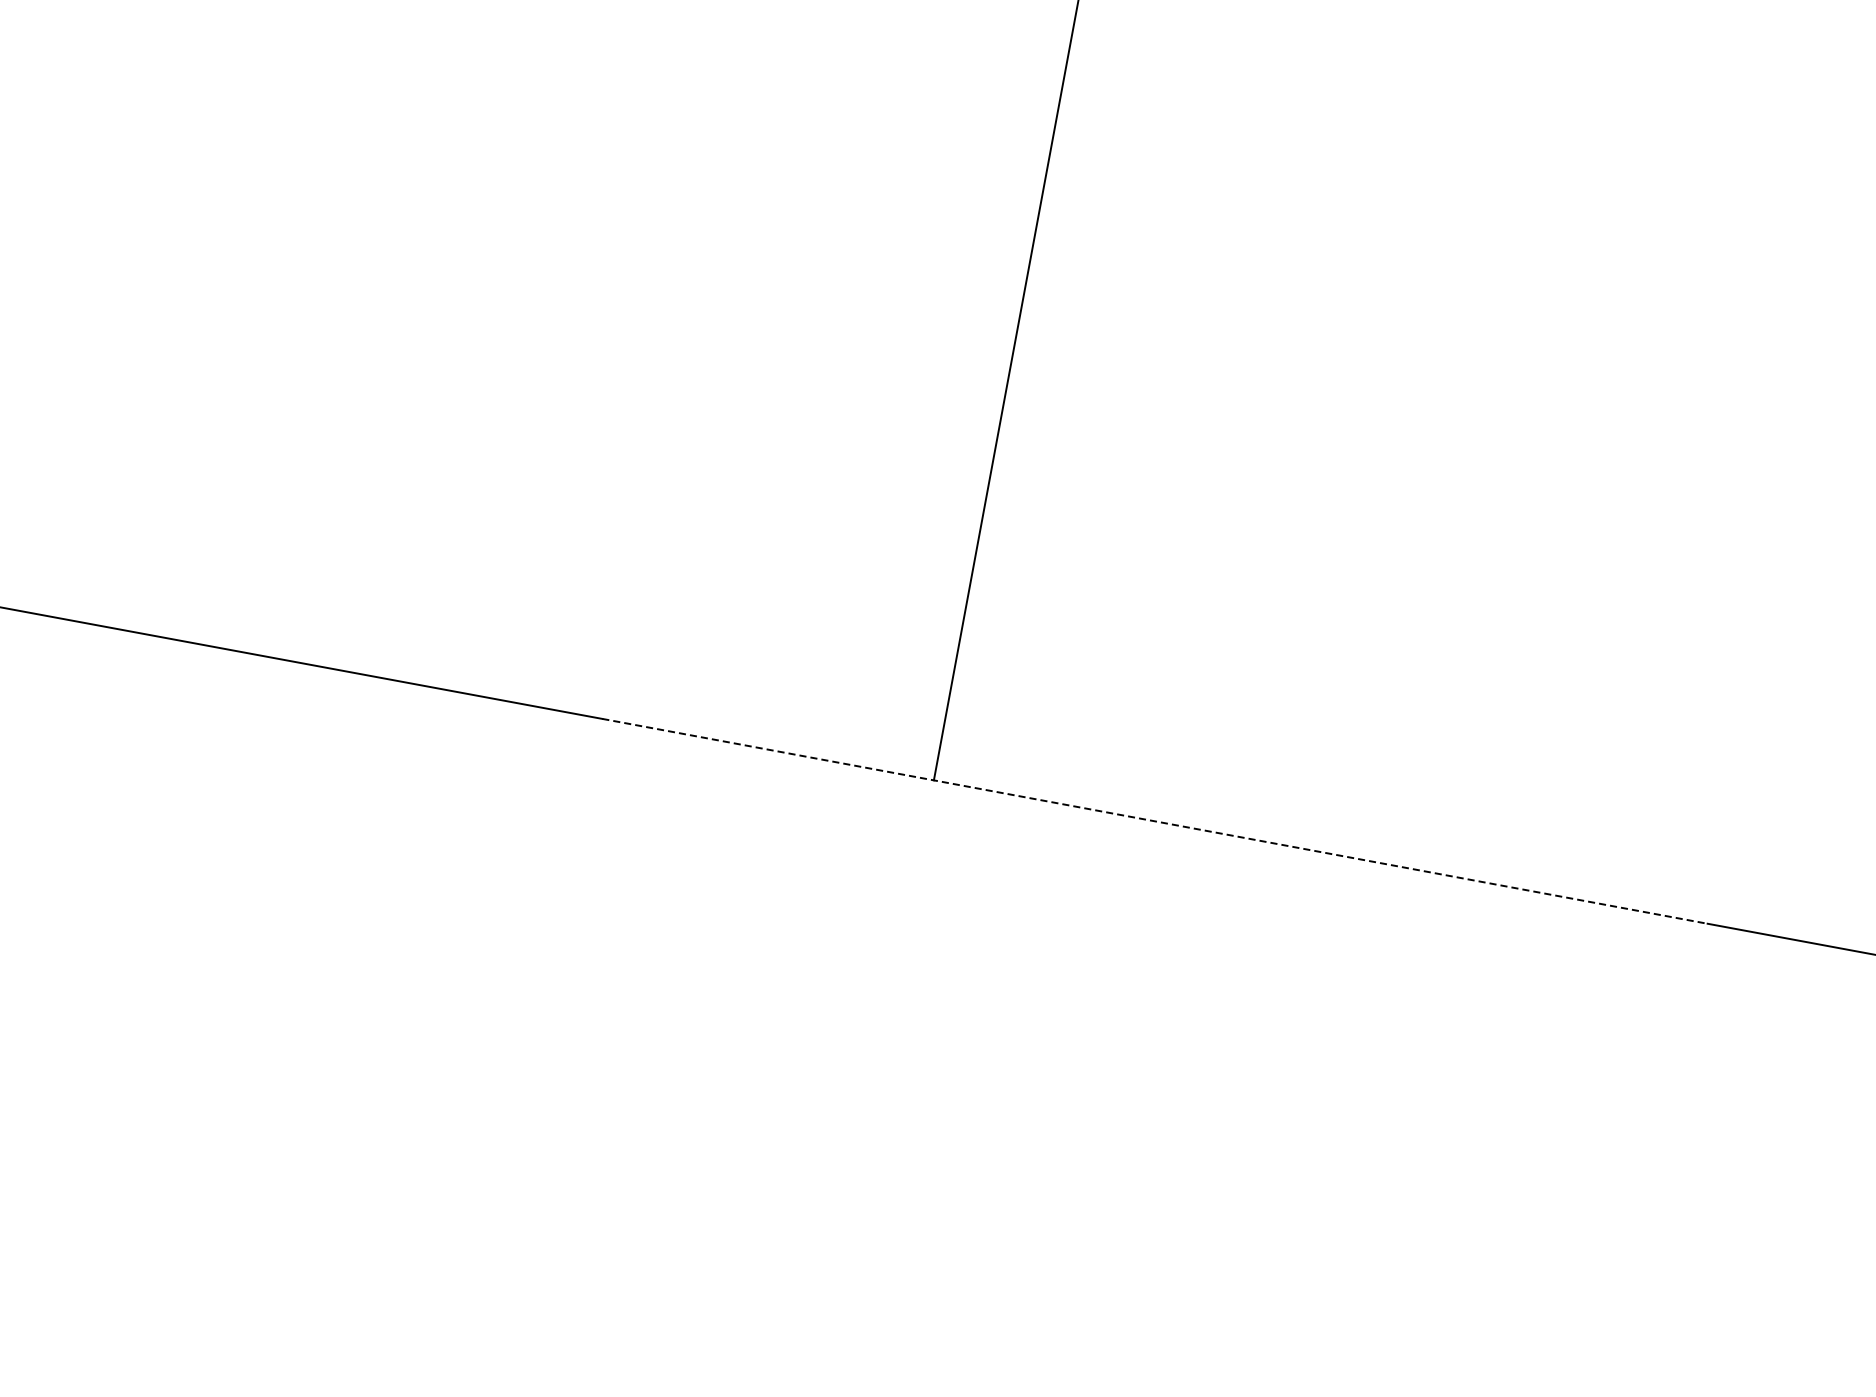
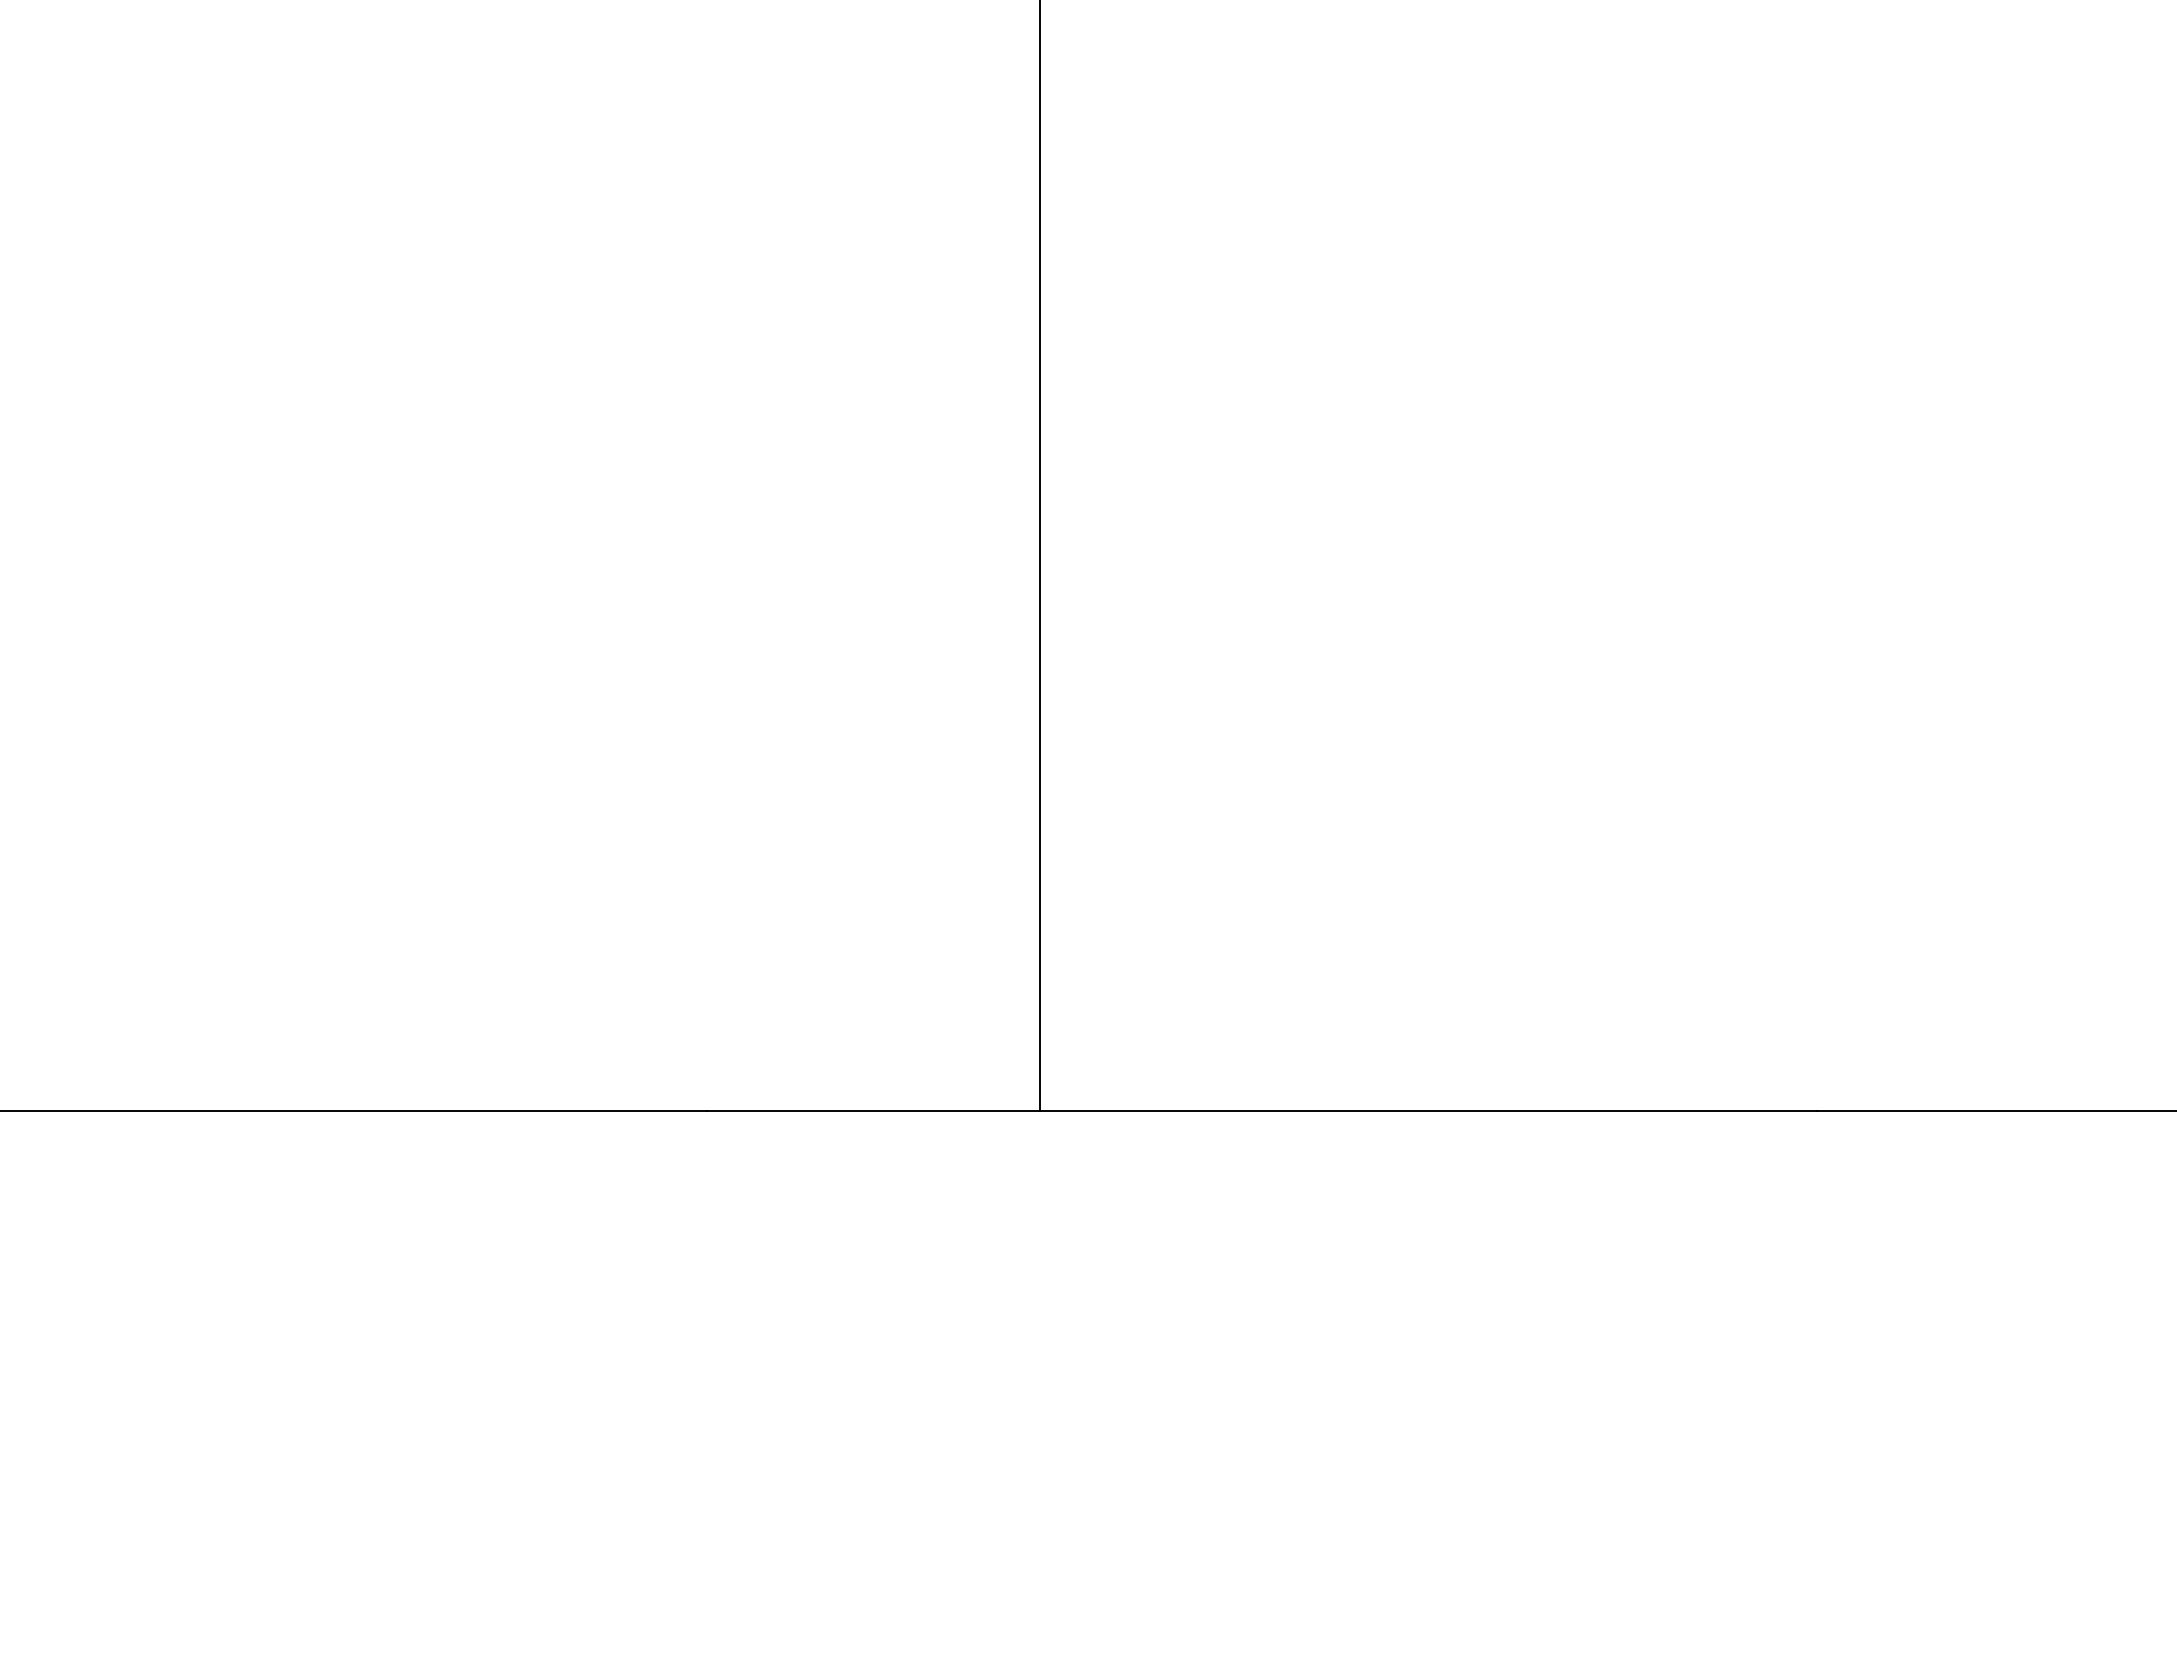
line: (1155, 821) -> (1262, 1111), dashed -> solid

